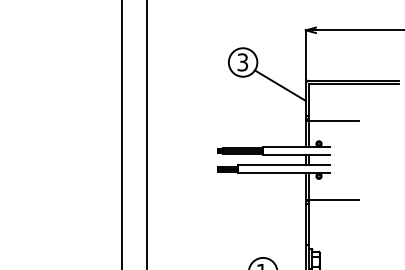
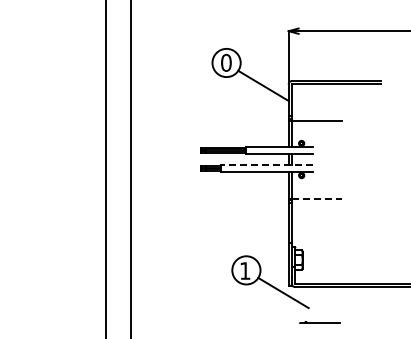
text: (243, 62) -> (226, 62), 3 -> 0
line: (284, 165) -> (267, 164), solid -> dashed
line: (333, 199) -> (316, 198), solid -> dashed

